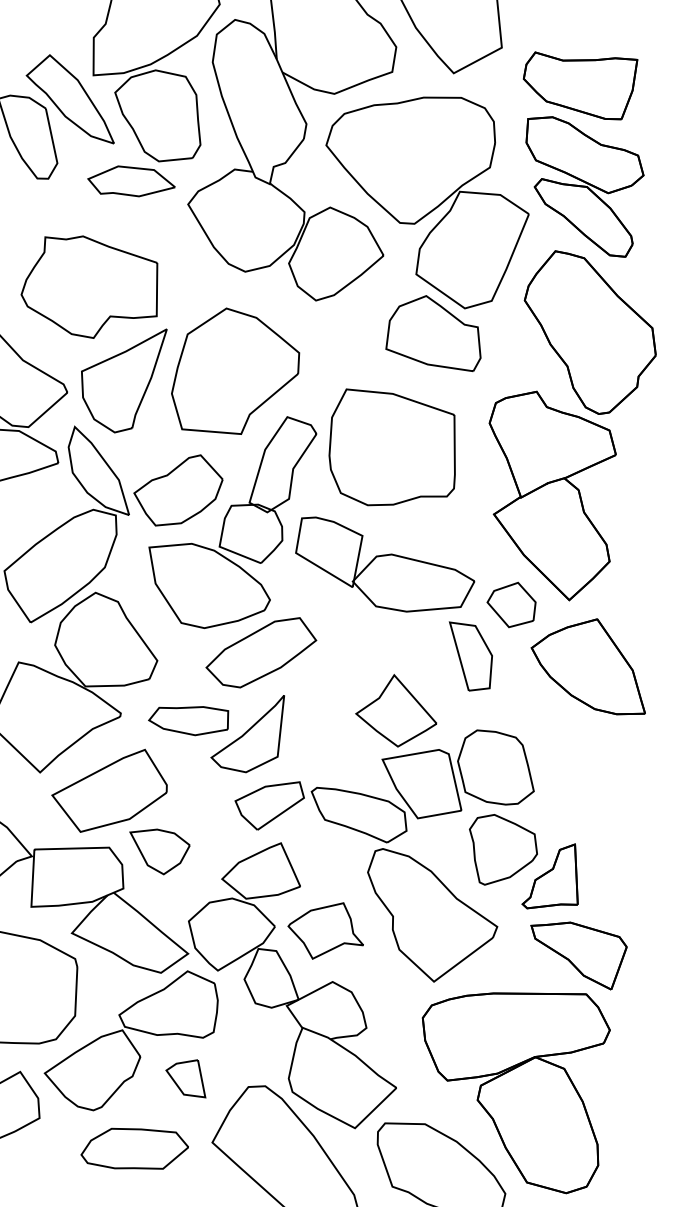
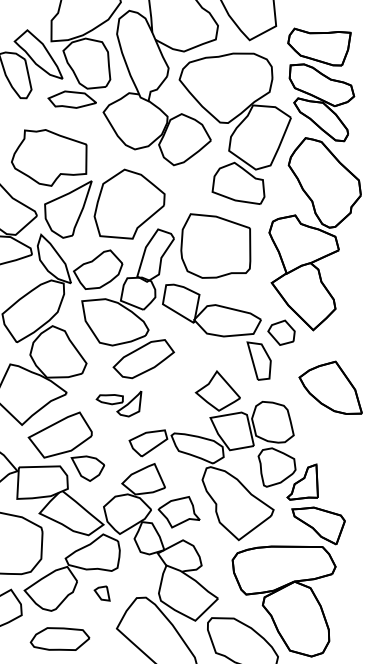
part: (587, 666) -> (330, 387), moved
part: (215, 733) -> (118, 403), size x0.6
part: (184, 1078) -> (101, 593), size x0.7
part: (133, 1147) -> (59, 638), moved

